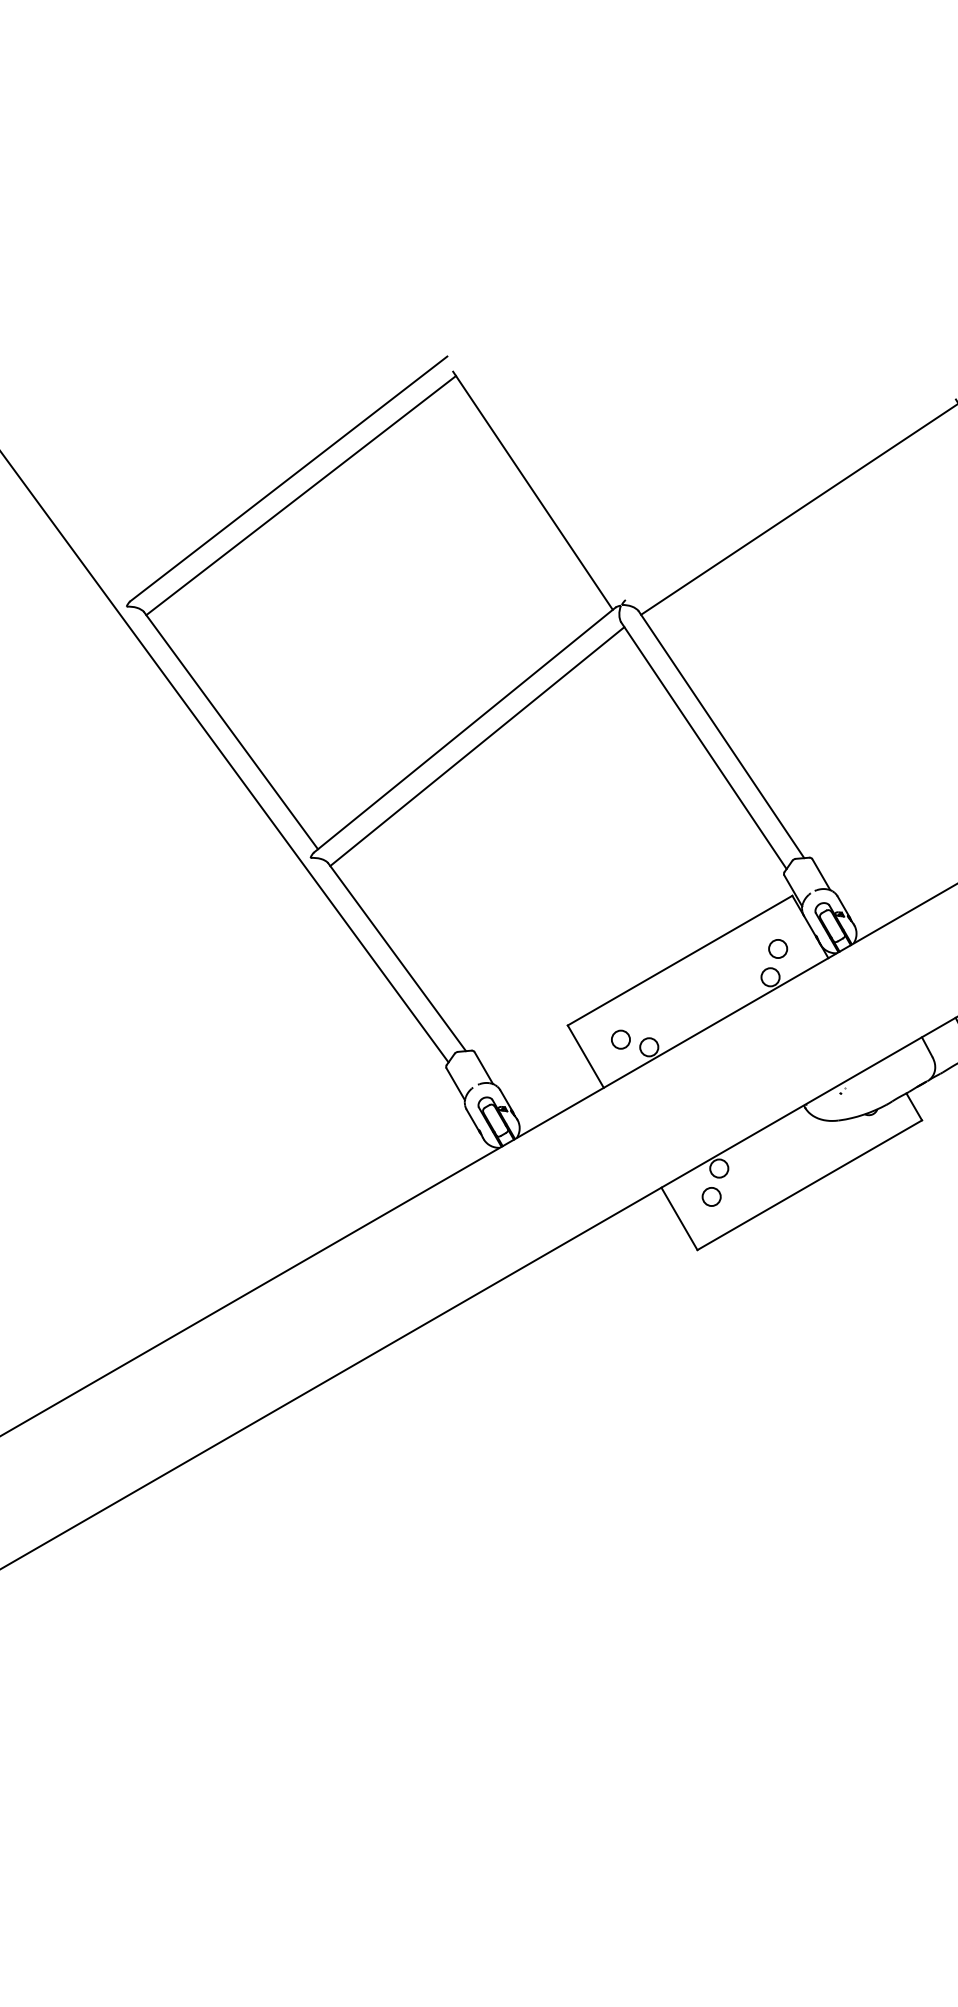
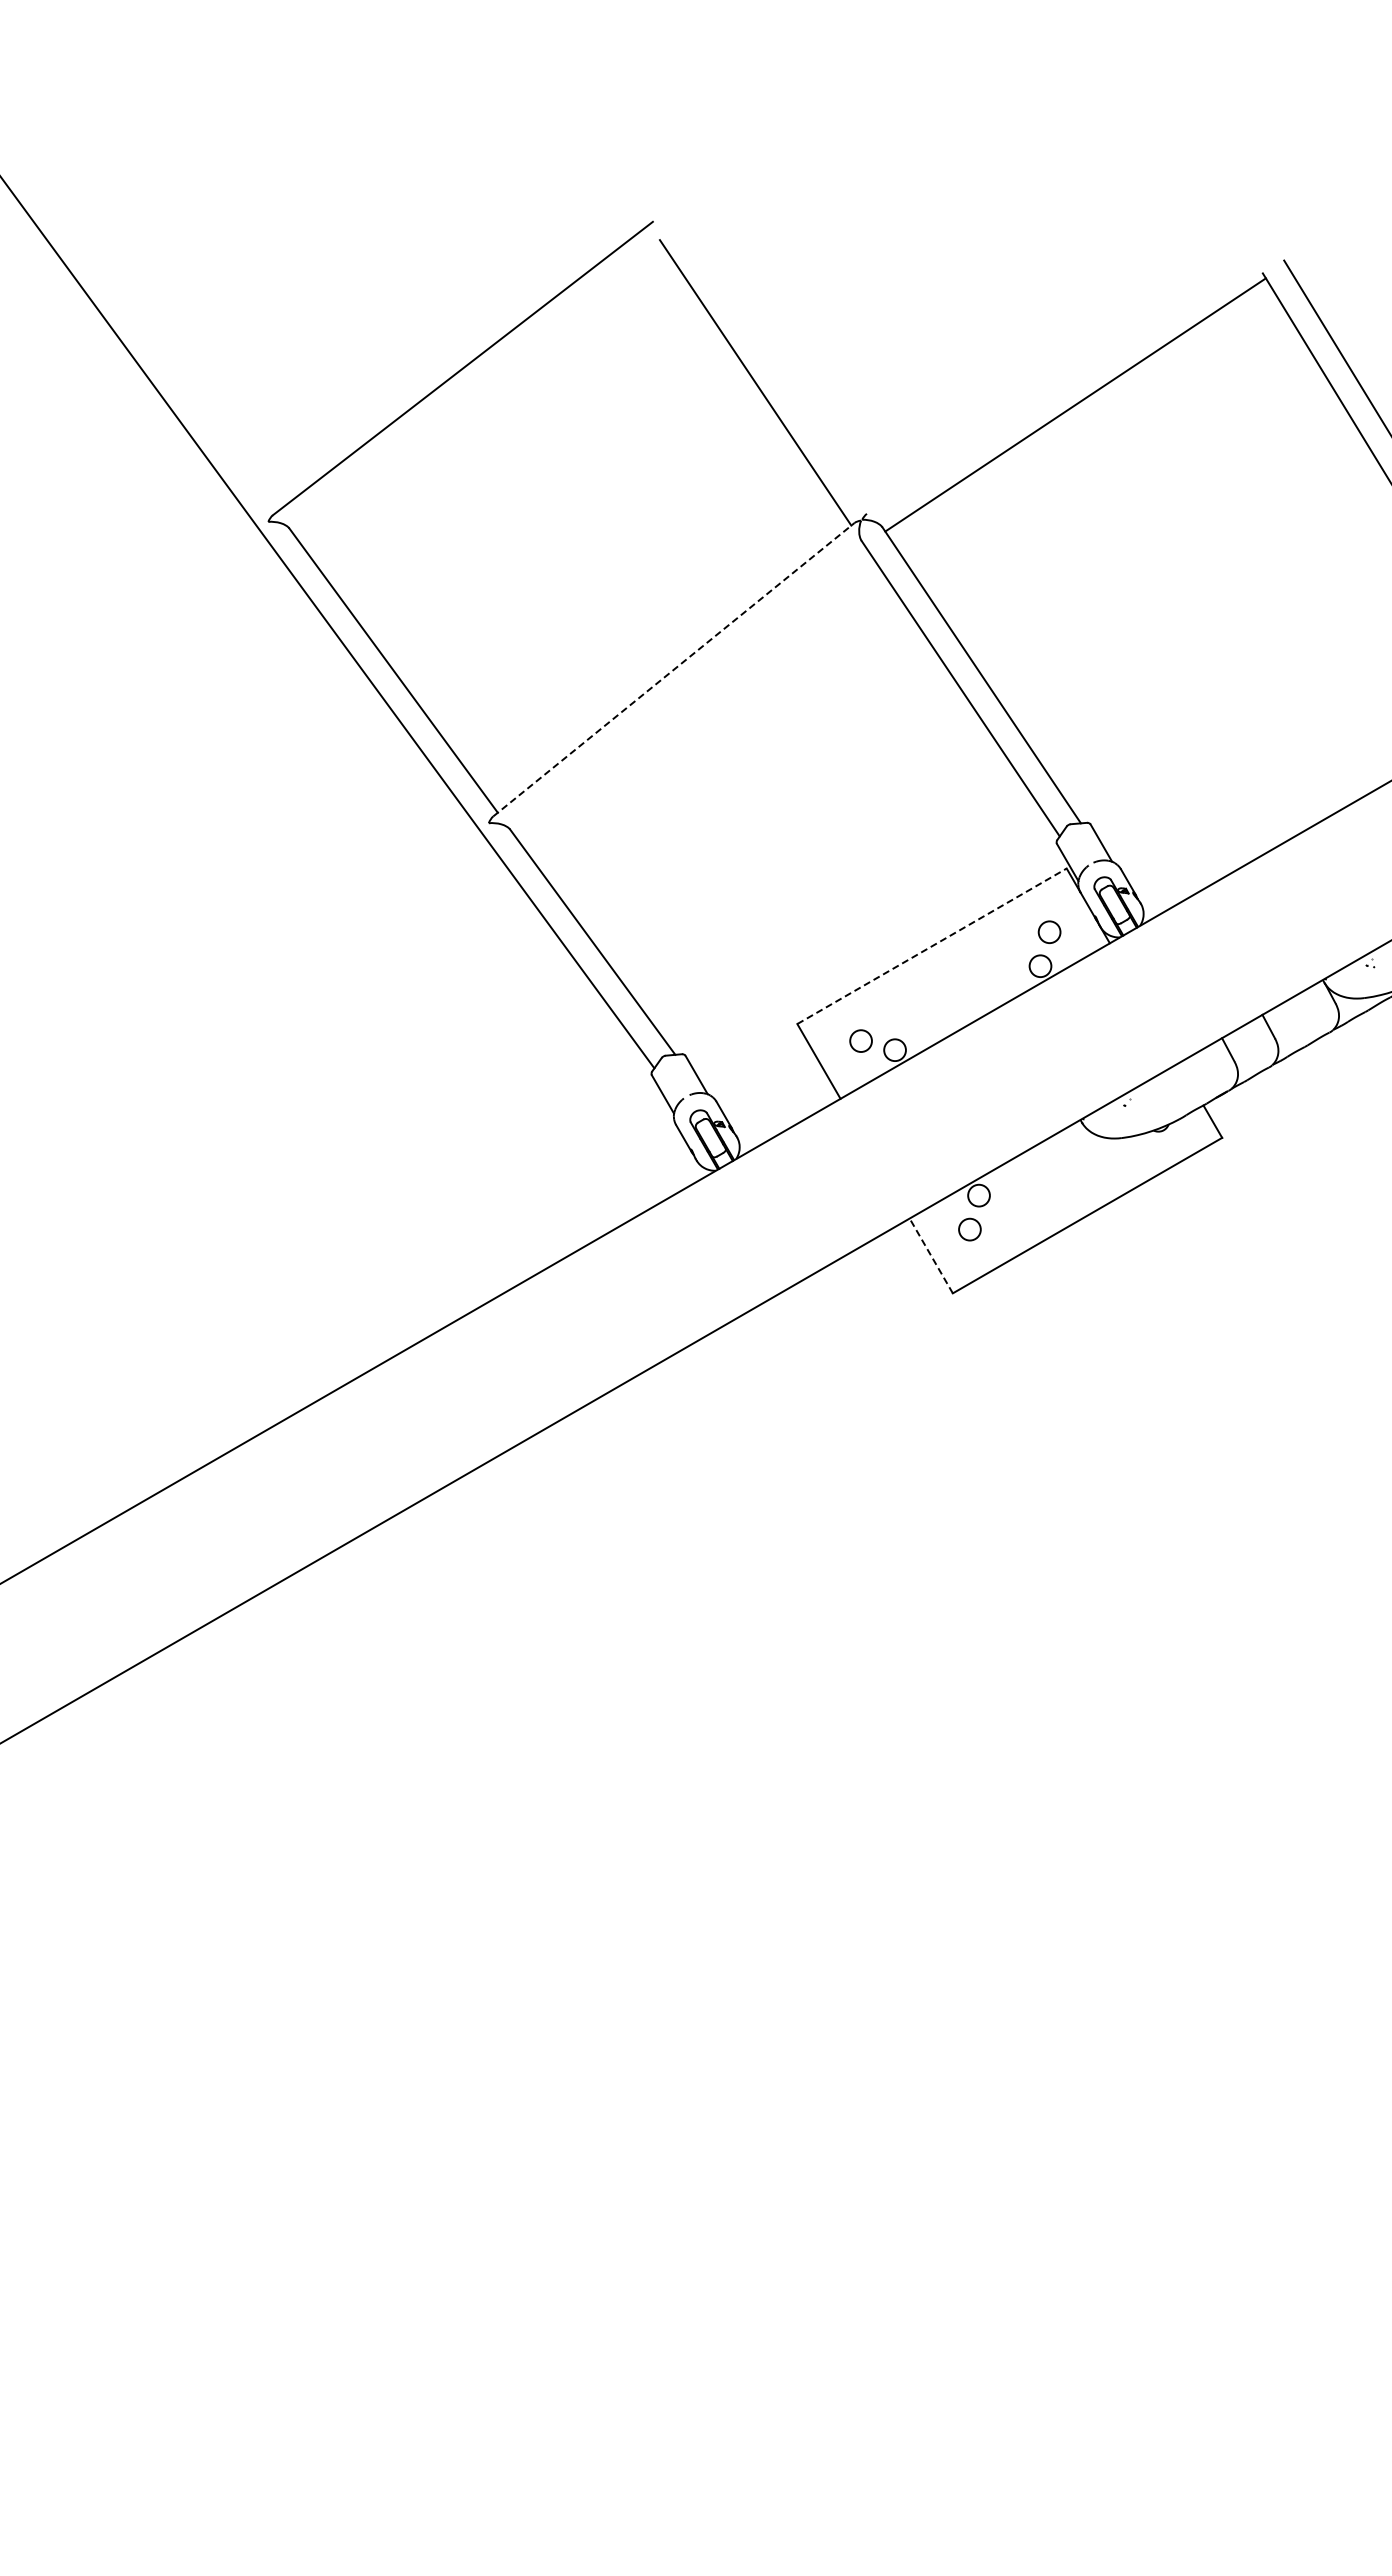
line: (301, 495) -> (477, 388), removed
line: (464, 729) -> (673, 669), solid -> dashed
line: (477, 746) -> (688, 689), removed
line: (680, 960) -> (932, 946), solid -> dashed
line: (679, 1218) -> (931, 1255), solid -> dashed

